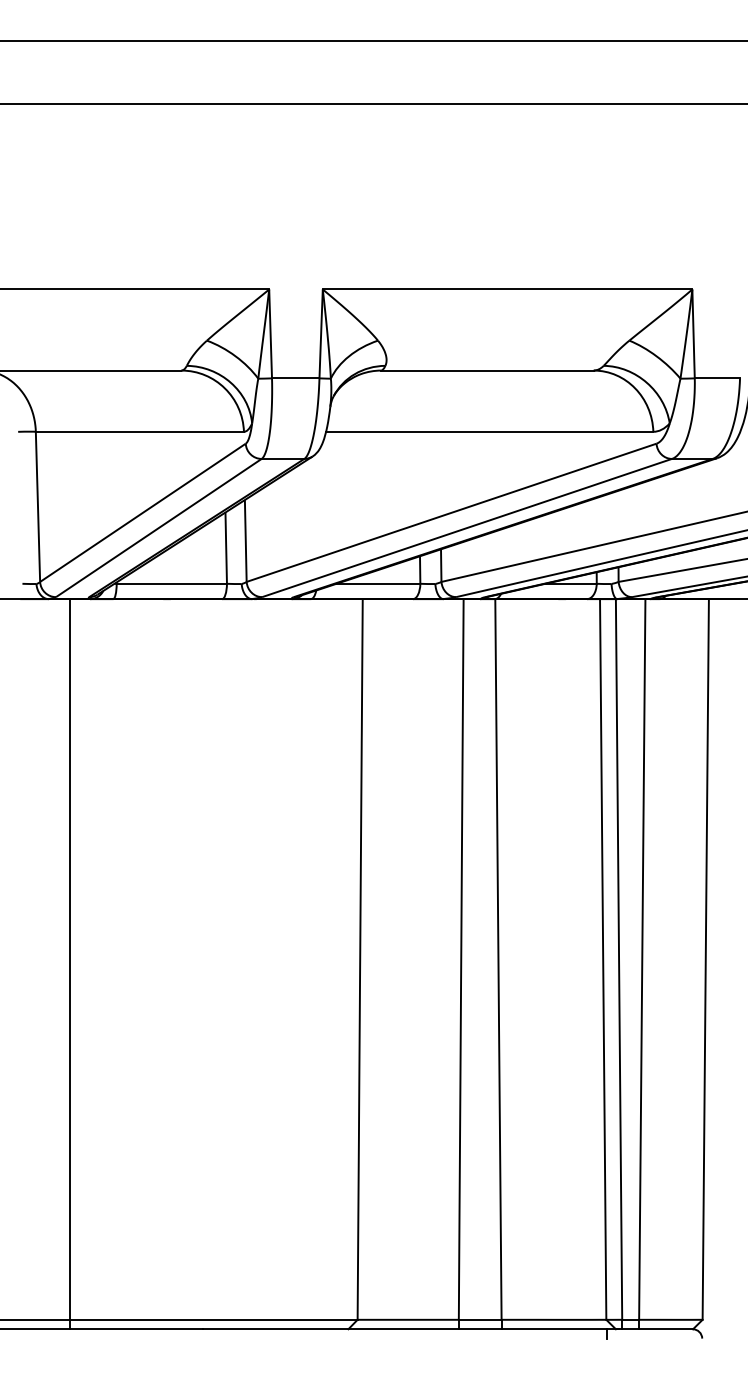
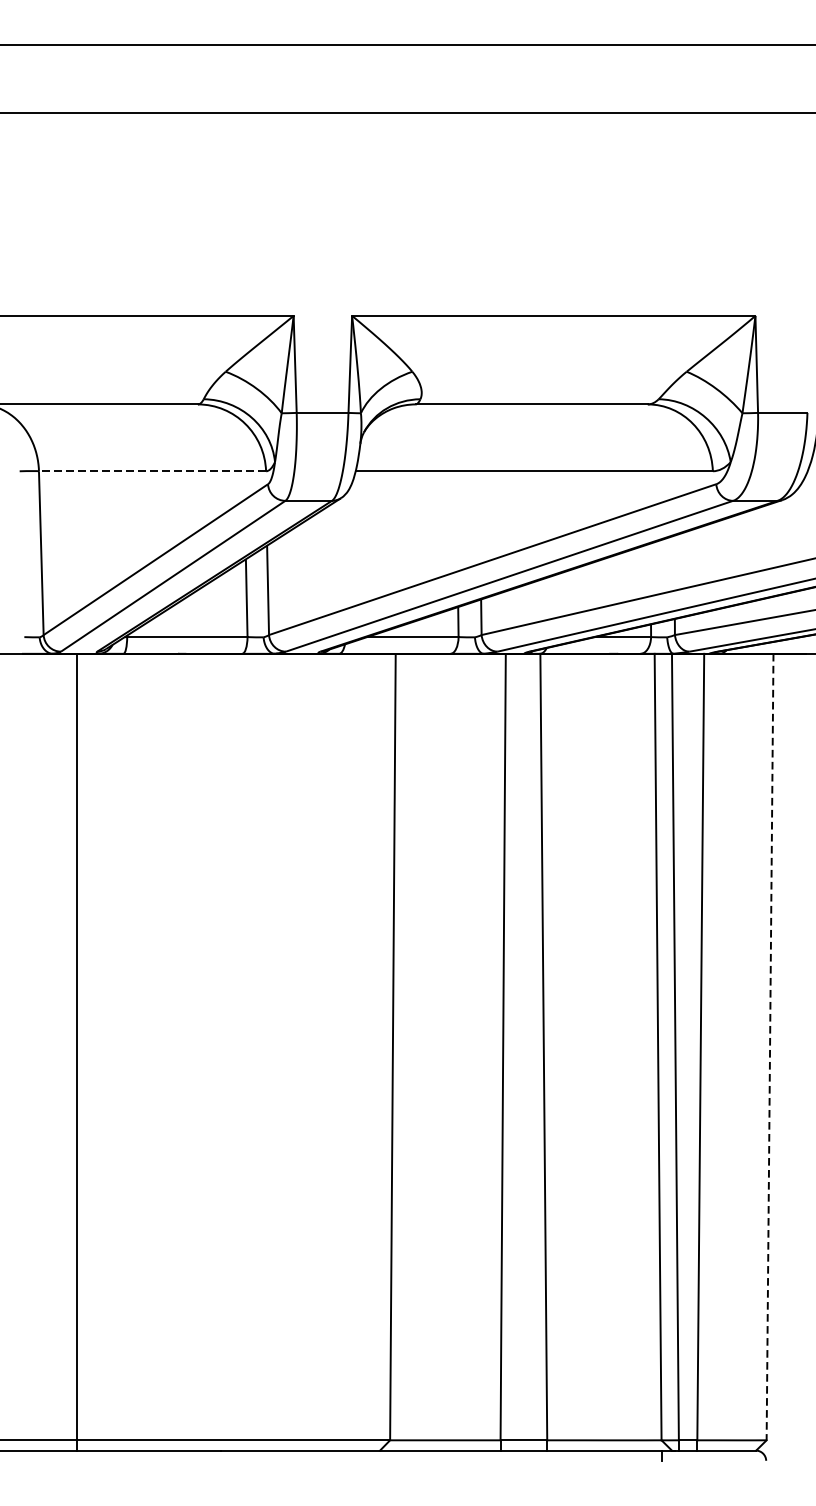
line: (139, 431) -> (152, 470), solid -> dashed
line: (705, 959) -> (769, 1047), solid -> dashed

